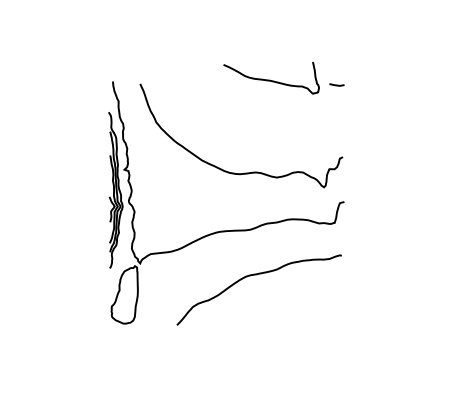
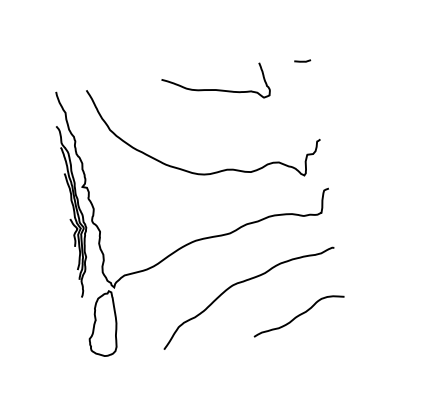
curve: (270, 79) -> (215, 88), moved
curve: (301, 311) -> (298, 315), added

